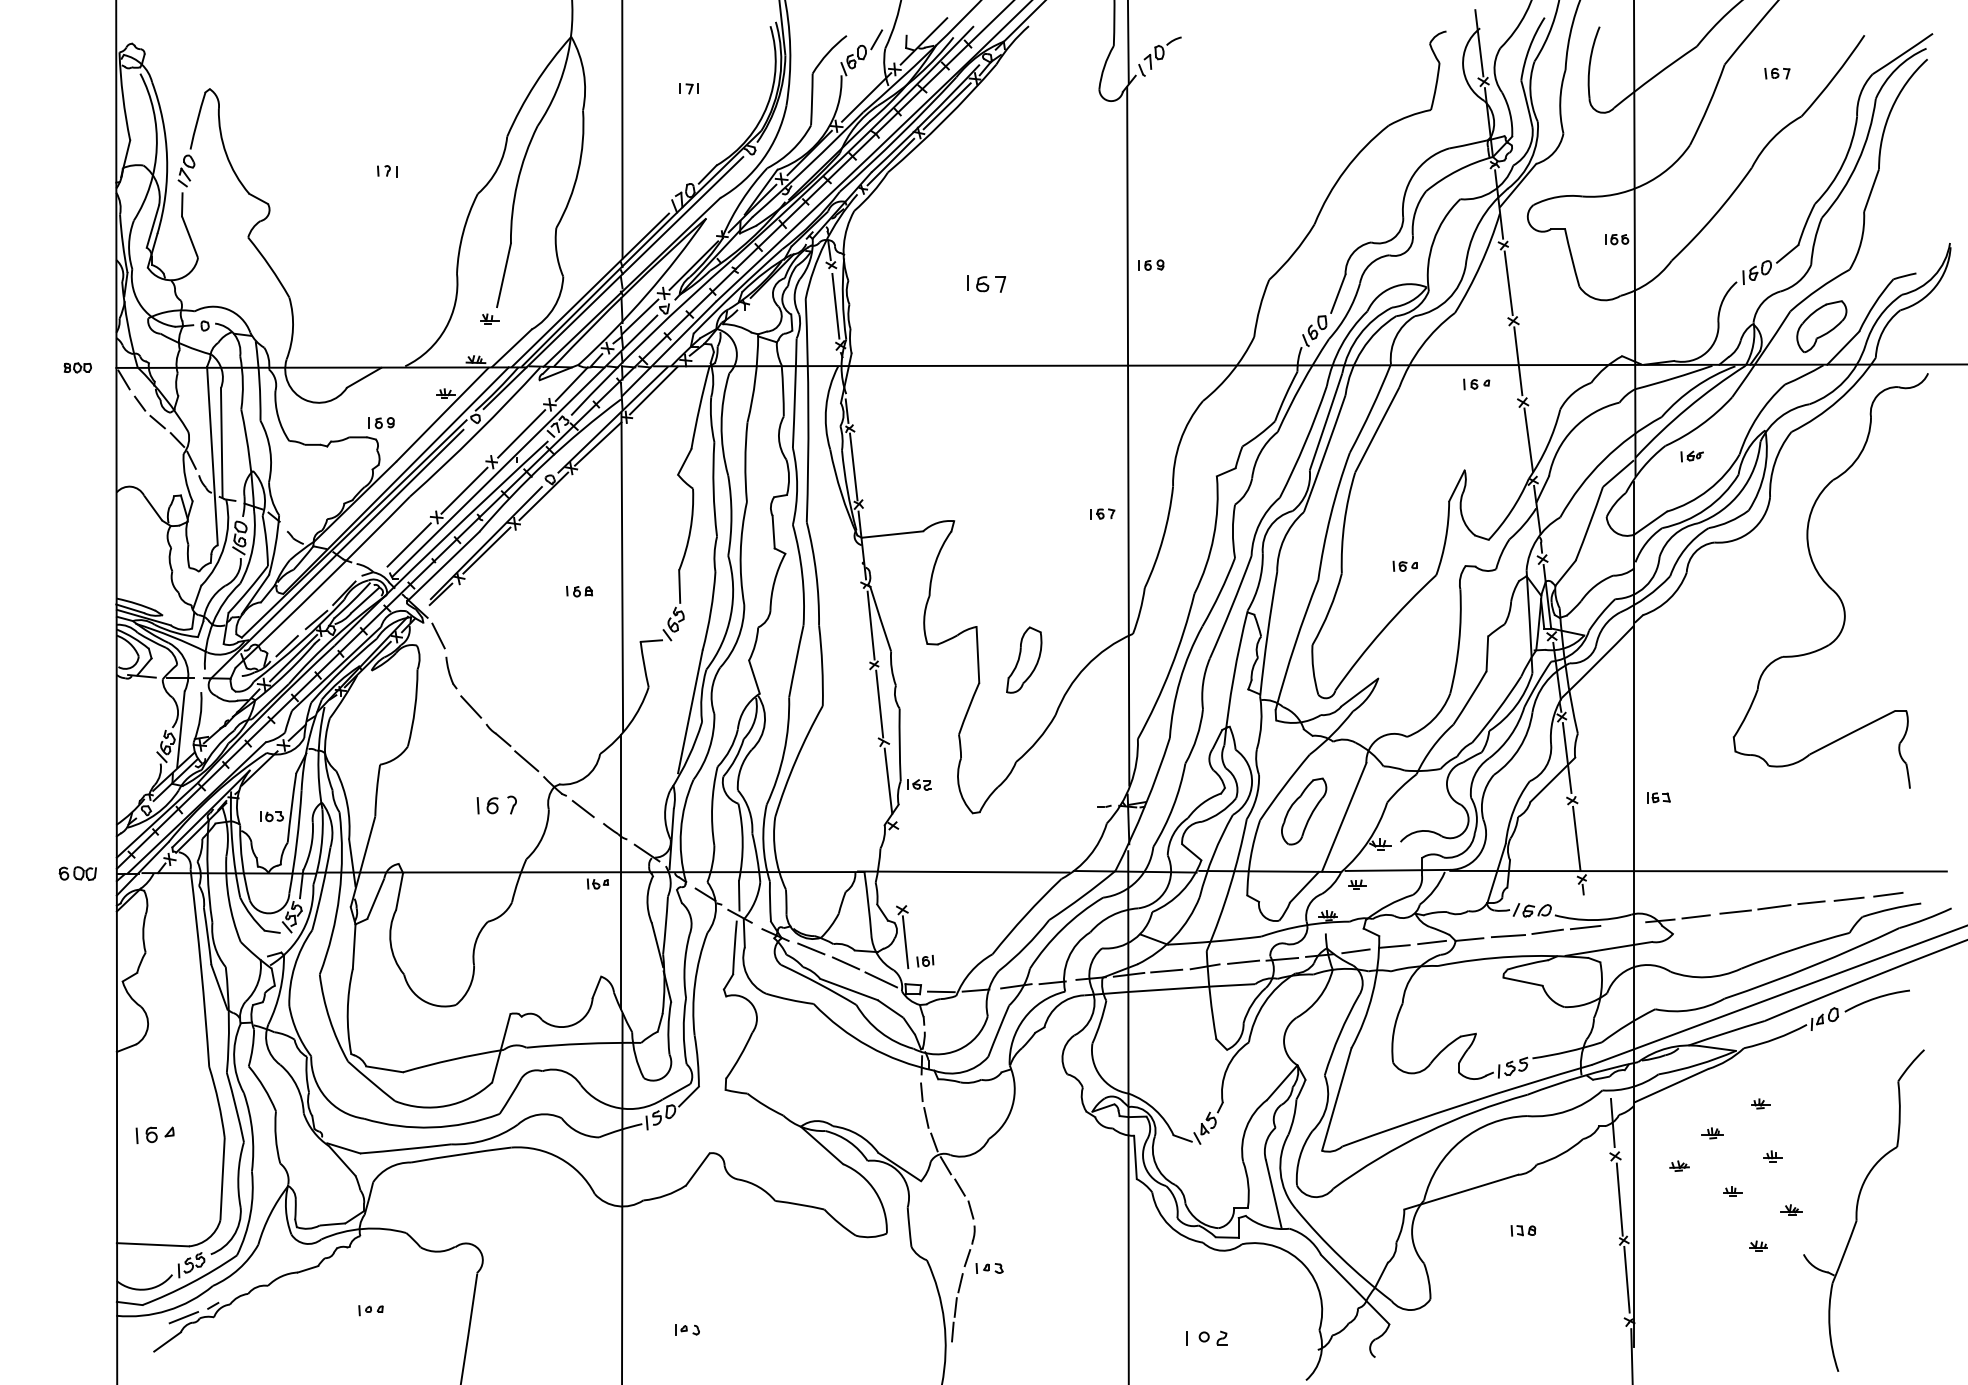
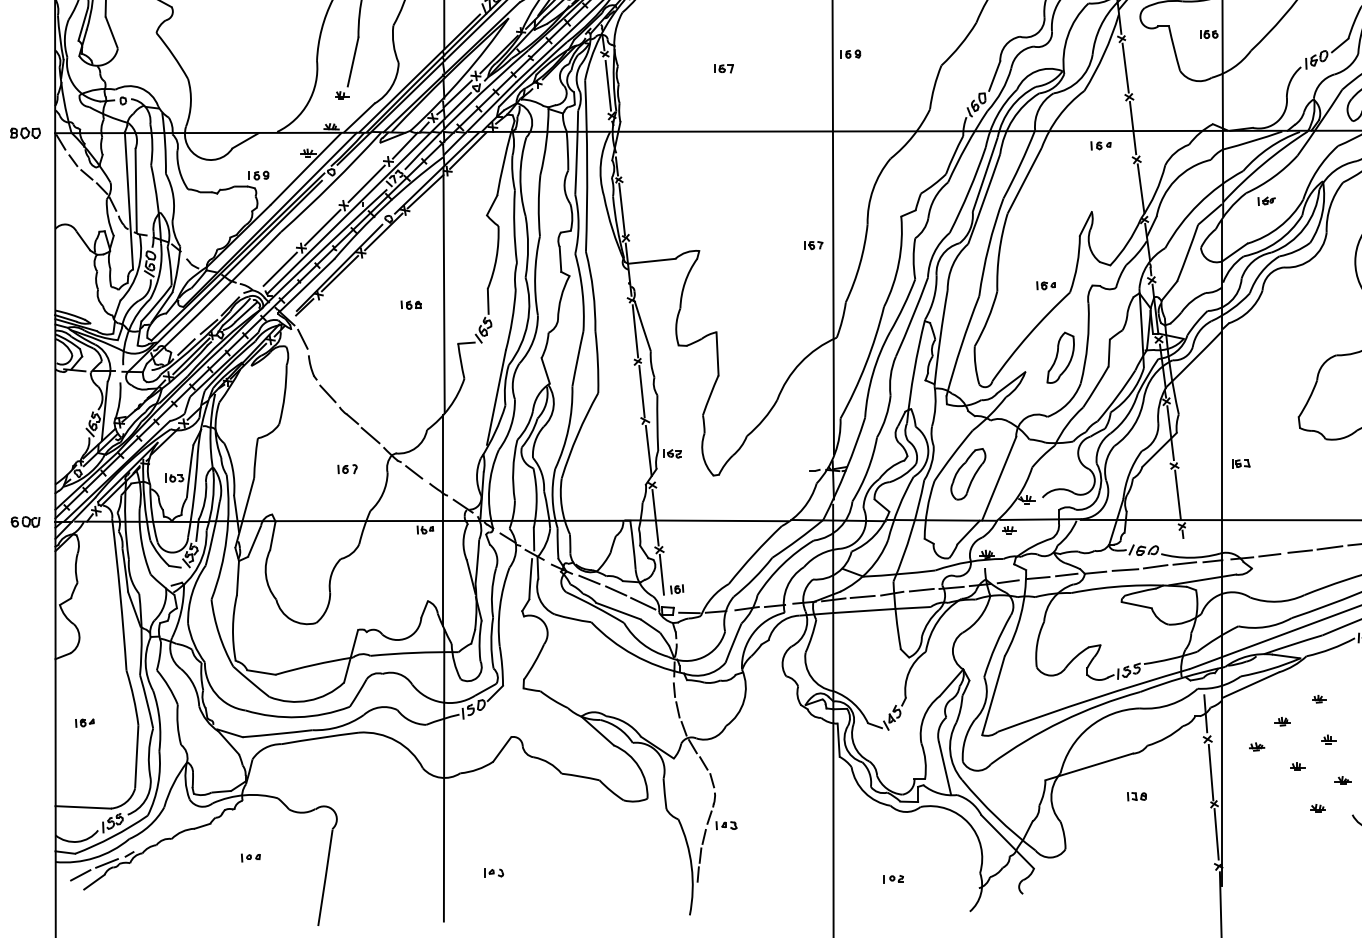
part: (985, 283) -> (723, 68), size x0.62
part: (77, 367) -> (25, 132), size x1.43
part: (1024, 659) -> (1060, 357), moved
part: (496, 804) -> (347, 468), size x0.62
line: (897, 867) -> (655, 517), added
line: (1621, 924) -> (1212, 561), added
part: (154, 1134) -> (84, 722), size x0.62
line: (149, 1332) -> (80, 874), added
part: (1206, 1337) -> (893, 878), size x0.62

